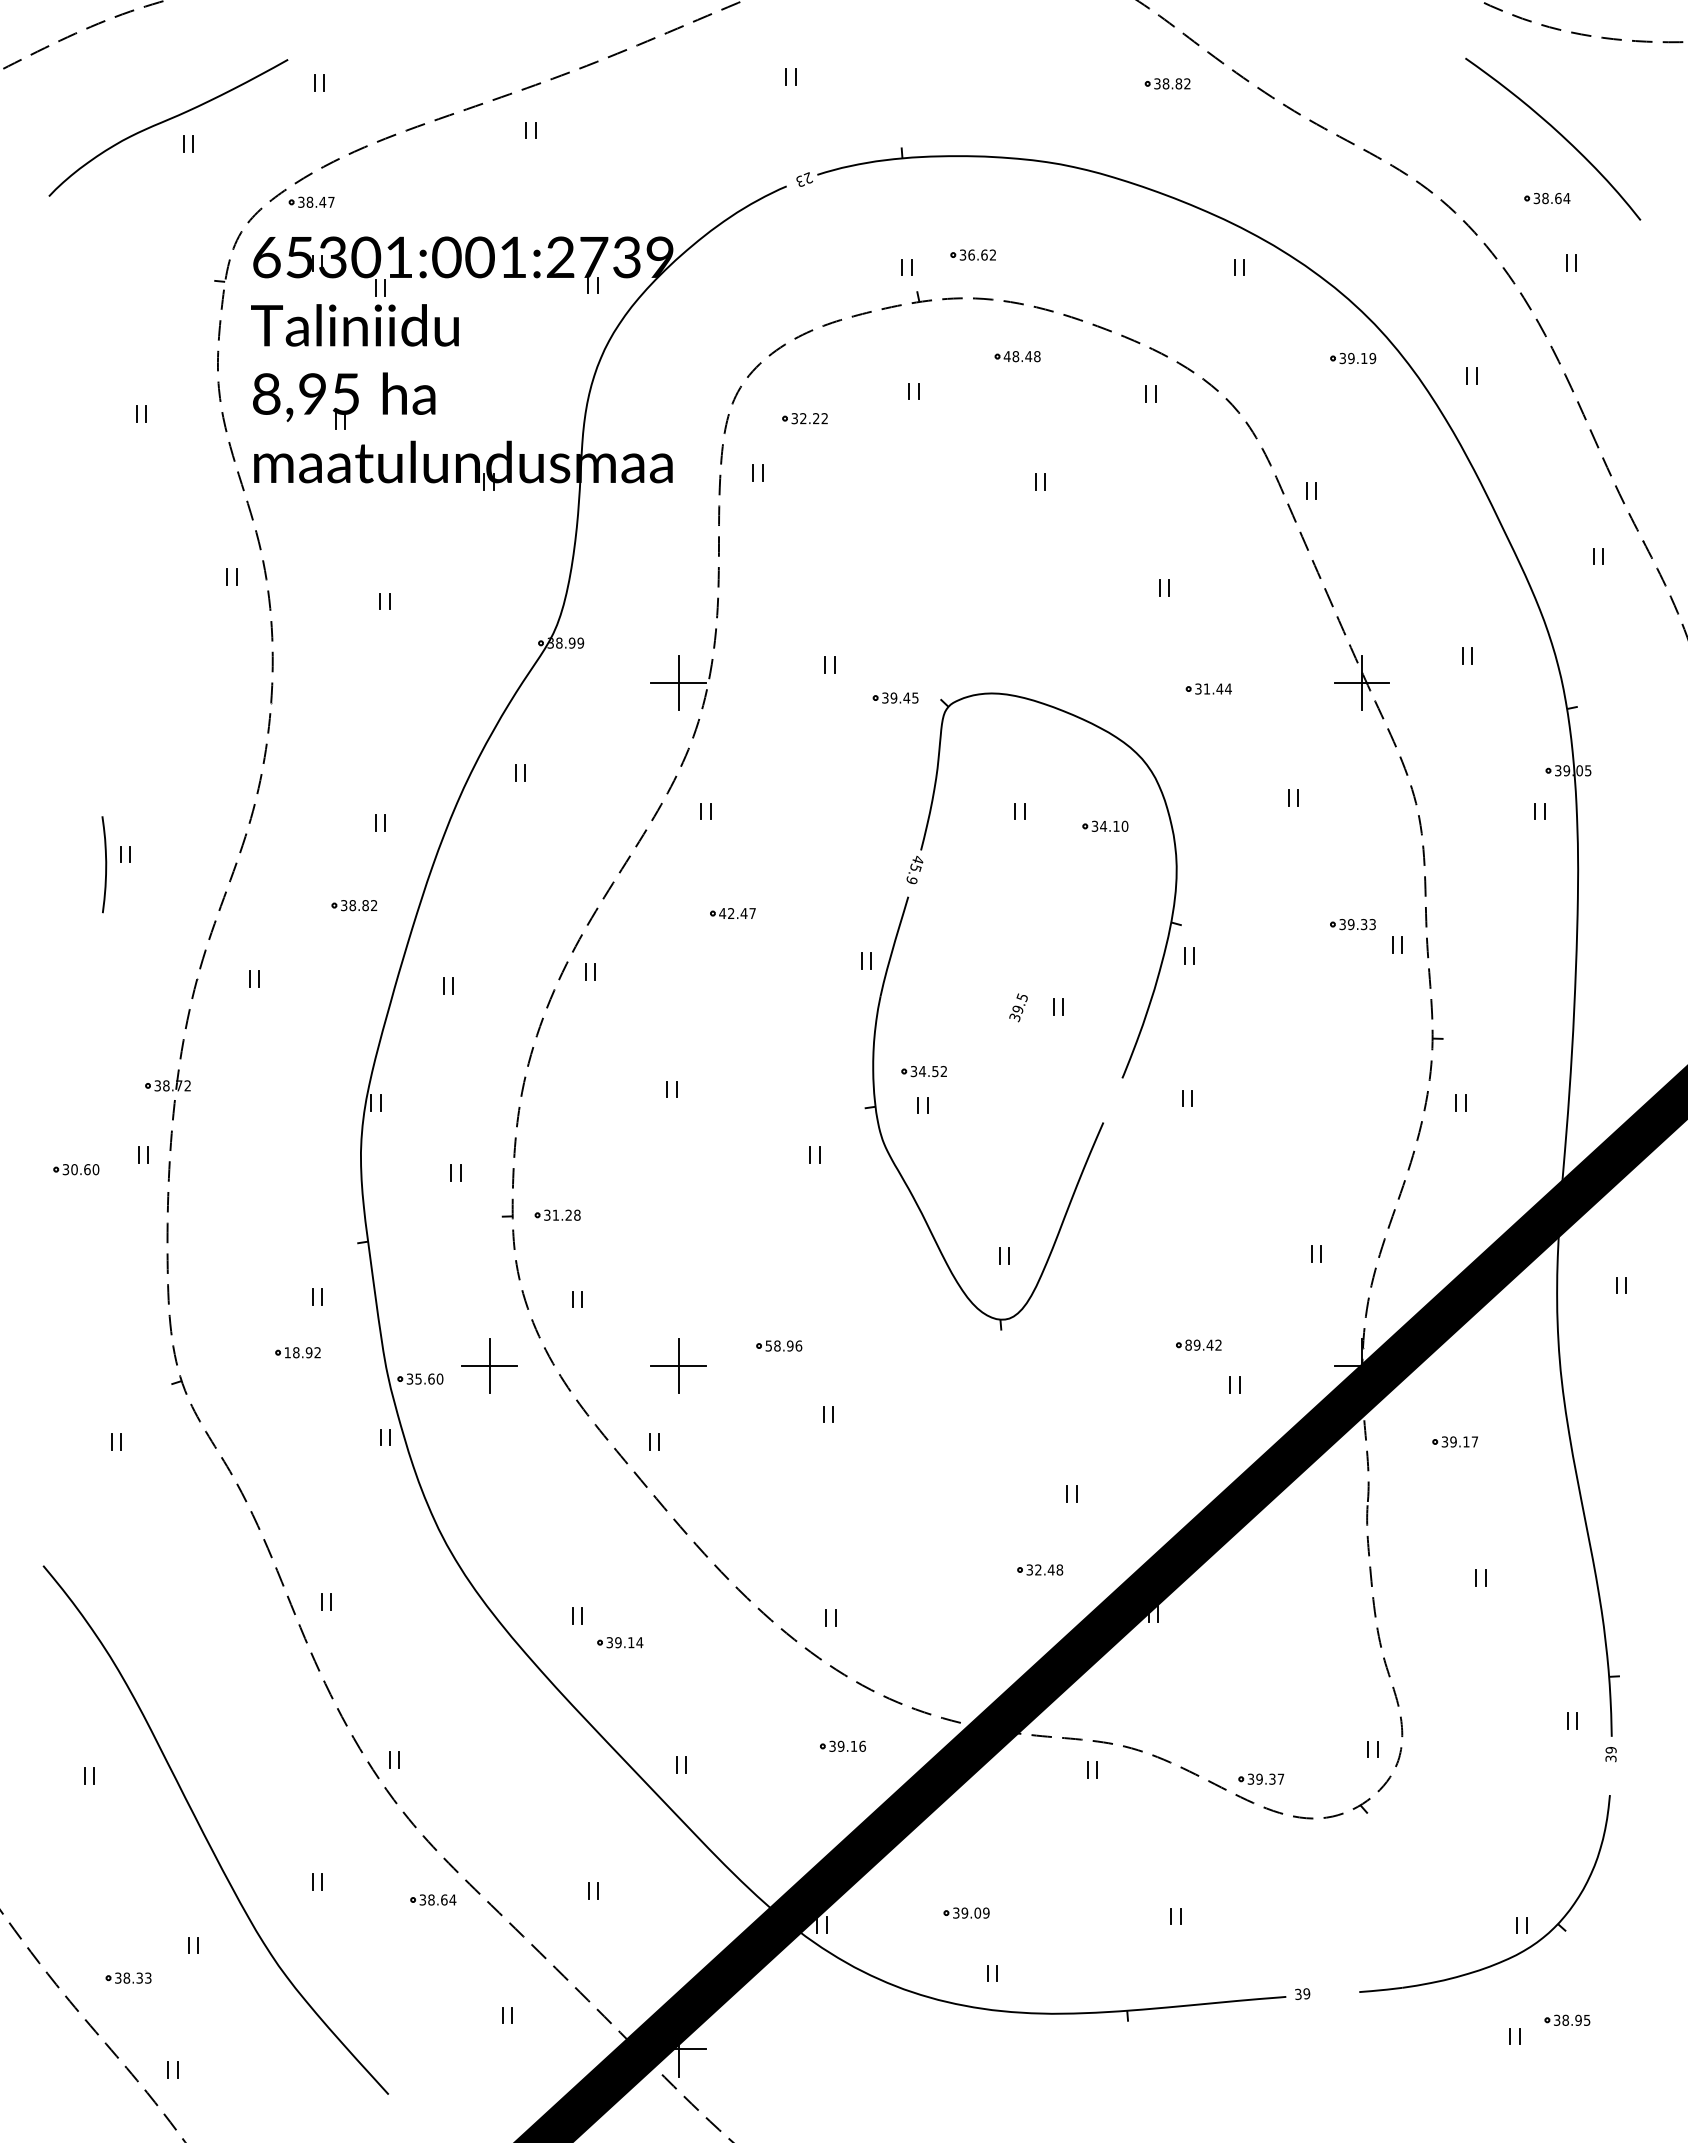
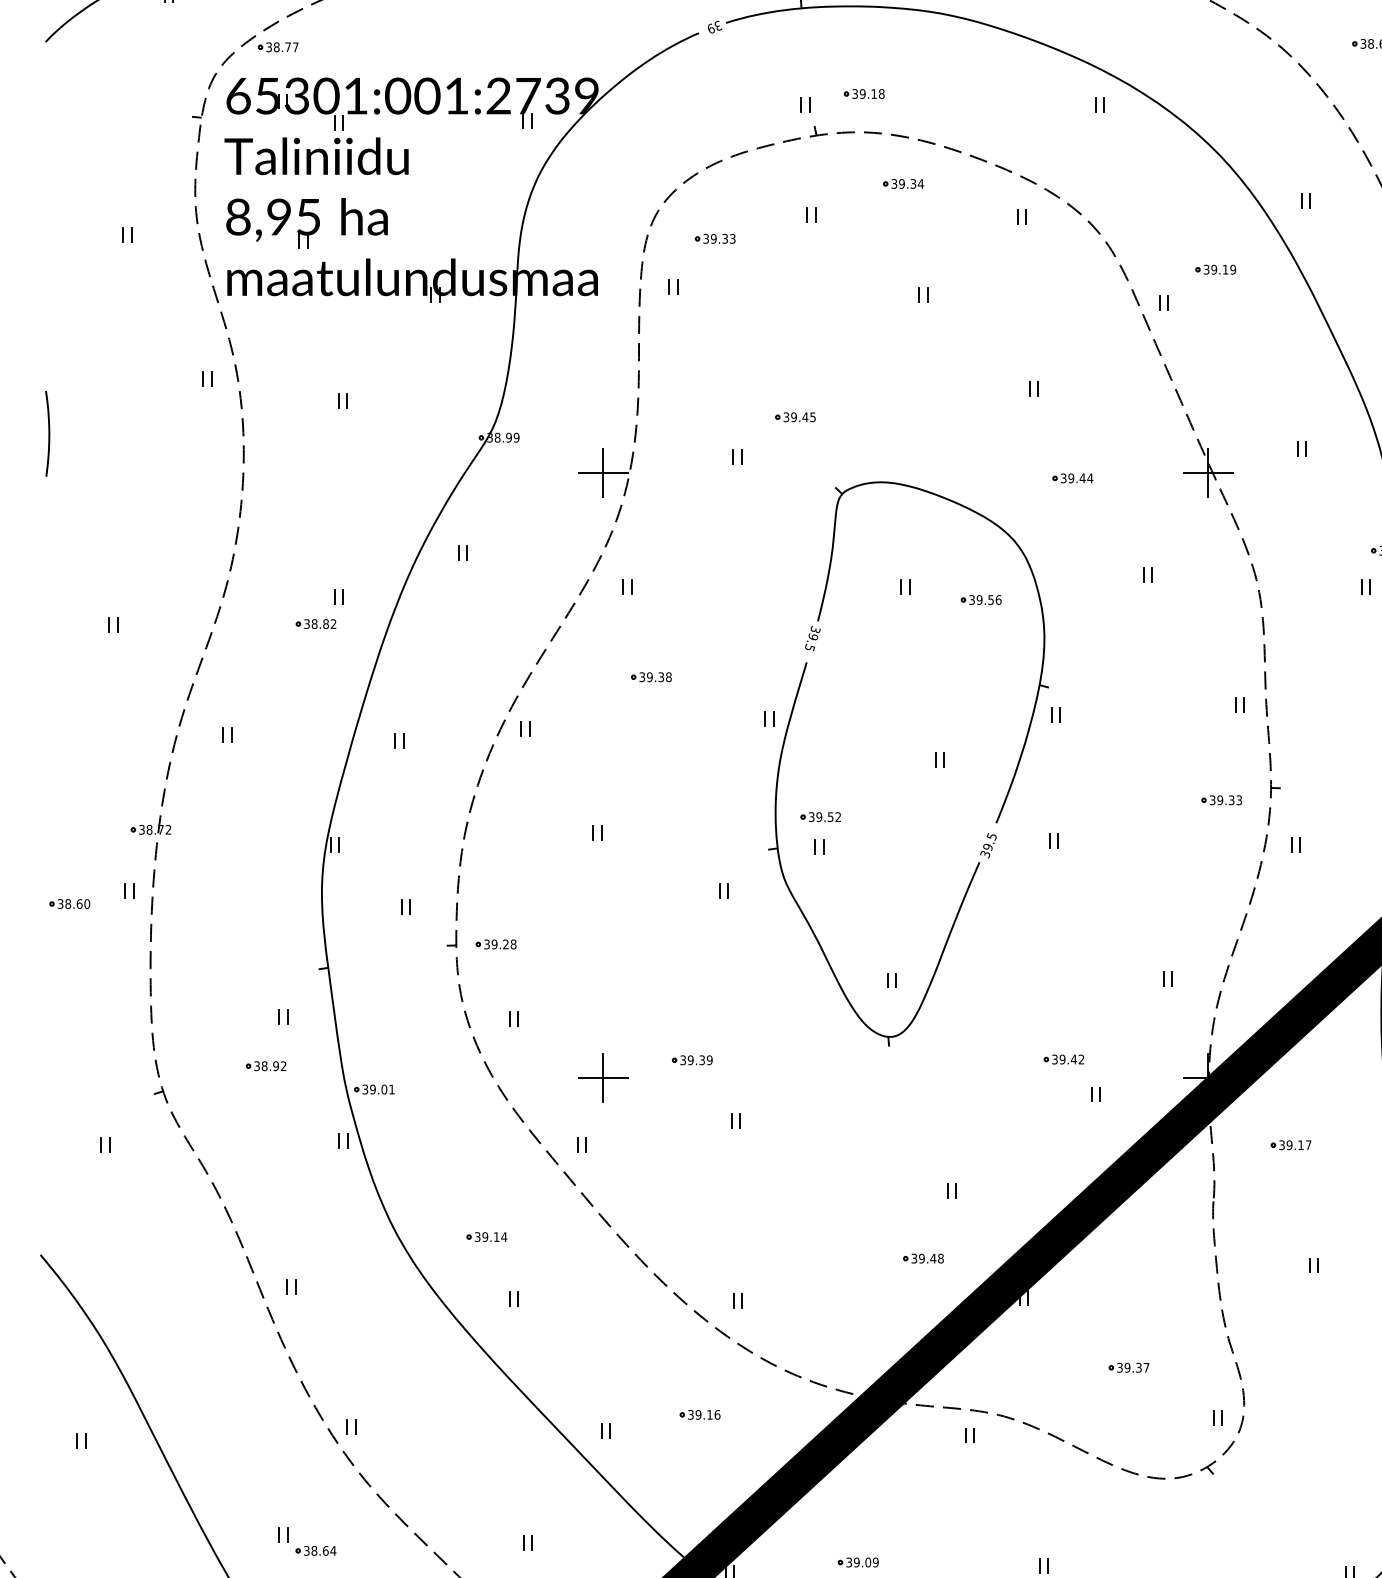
text: (804, 179) -> (714, 27), 23 -> 39
text: (322, 201) -> (287, 46), 38.47 -> 38.77
text: (982, 254) -> (872, 93), 36.62 -> 39.18
text: (1021, 356) -> (906, 183), 48.48 -> 39.34
part: (1353, 358) -> (1216, 269), moved
text: (813, 418) -> (722, 238), 32.22 -> 39.33
text: (1206, 688) -> (1070, 477), 31.44 -> 39.44
part: (895, 697) -> (795, 416), moved
text: (1114, 825) -> (989, 599), 34.10 -> 39.56
curve: (105, 864) -> (48, 433), moved
text: (915, 869) -> (813, 638), 45.9 -> 39.5
part: (354, 905) -> (316, 624), moved
text: (737, 913) -> (655, 677), 42.47 -> 39.38
part: (1352, 924) -> (1221, 800), moved
text: (1018, 1007) -> (988, 845), moved
text: (922, 1071) -> (819, 817), 34.52 -> 39.52
text: (74, 1169) -> (68, 903), 30.60 -> 38.60
text: (555, 1214) -> (494, 943), 31.28 -> 39.28
text: (1188, 1344) -> (1054, 1058), 89.42 -> 39.42
text: (784, 1345) -> (697, 1059), 58.96 -> 39.39
text: (287, 1352) -> (256, 1066), 18.92 -> 38.92
part: (489, 1365) -> (435, 1077), removed
text: (429, 1378) -> (382, 1089), 35.60 -> 39.01
text: (1038, 1569) -> (922, 1258), 32.48 -> 39.48
part: (620, 1642) -> (487, 1236), moved
part: (842, 1745) -> (699, 1414), moved
part: (1261, 1778) -> (1129, 1367), moved
part: (433, 1899) -> (316, 1550), moved

